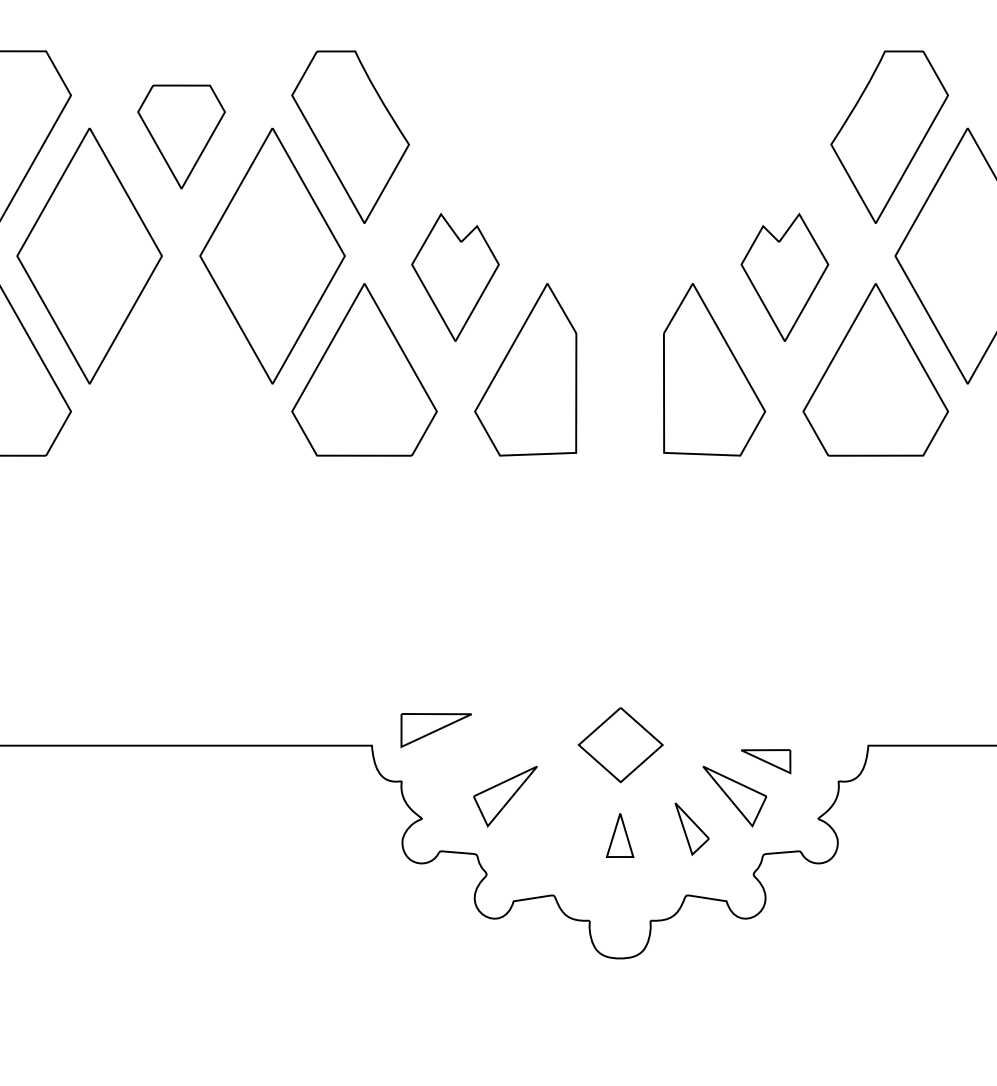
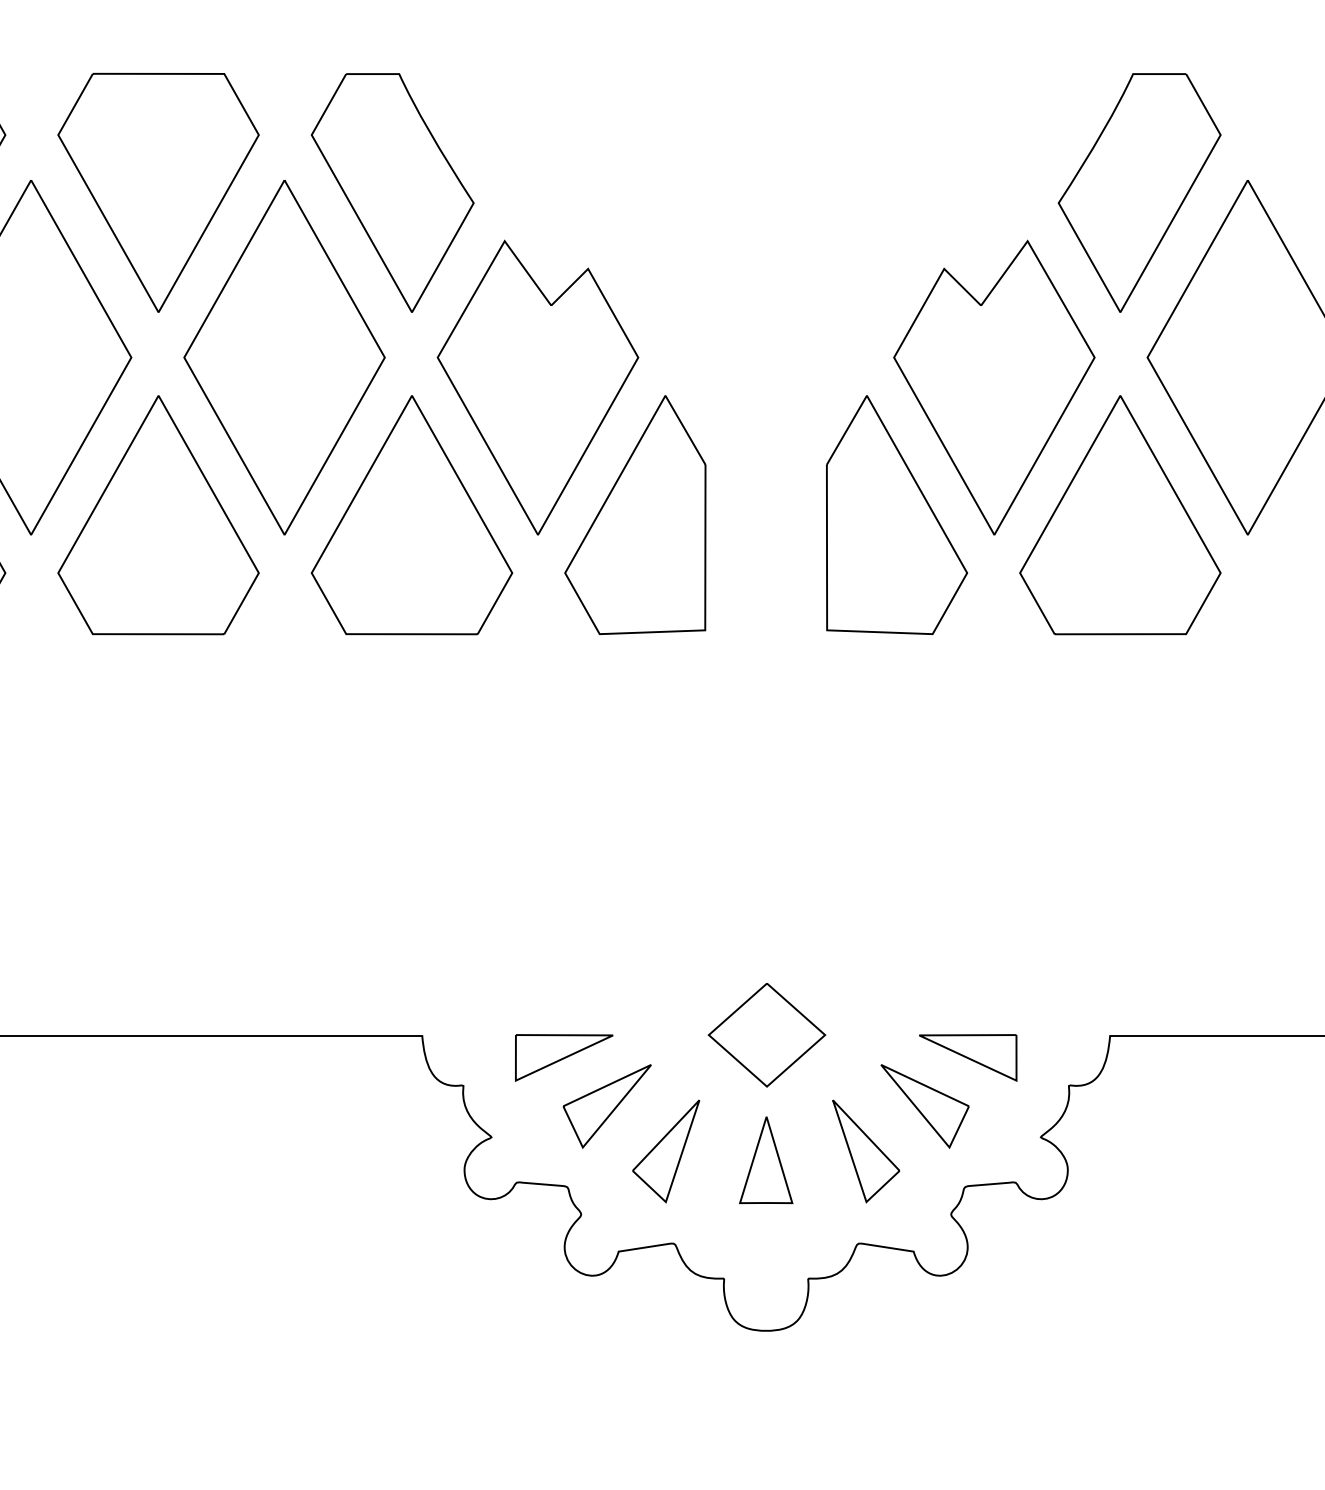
part: (181, 136) -> (158, 191), size x1.67
part: (455, 277) -> (538, 387), size x1.67
part: (784, 277) -> (993, 387), size x1.67
part: (181, 369) -> (158, 514), added
part: (435, 730) -> (562, 1057), moved
part: (765, 761) -> (967, 1057), size x1.43
part: (547, 828) -> (665, 1150), added
part: (691, 828) -> (865, 1150), size x1.43
part: (619, 835) -> (765, 1160), size x1.43

